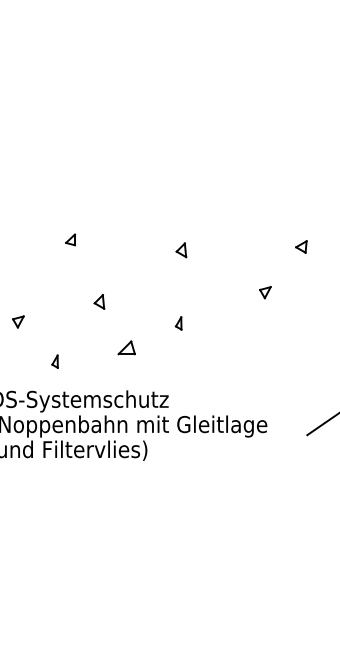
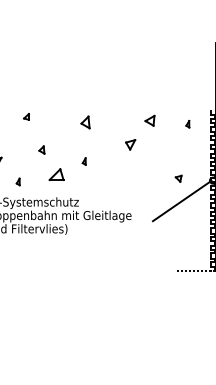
part: (300, 246) -> (149, 120), size x1.6
part: (180, 250) -> (85, 122), size x1.6
part: (265, 293) -> (130, 145), size x1.6
part: (126, 347) -> (56, 174), size x1.6

